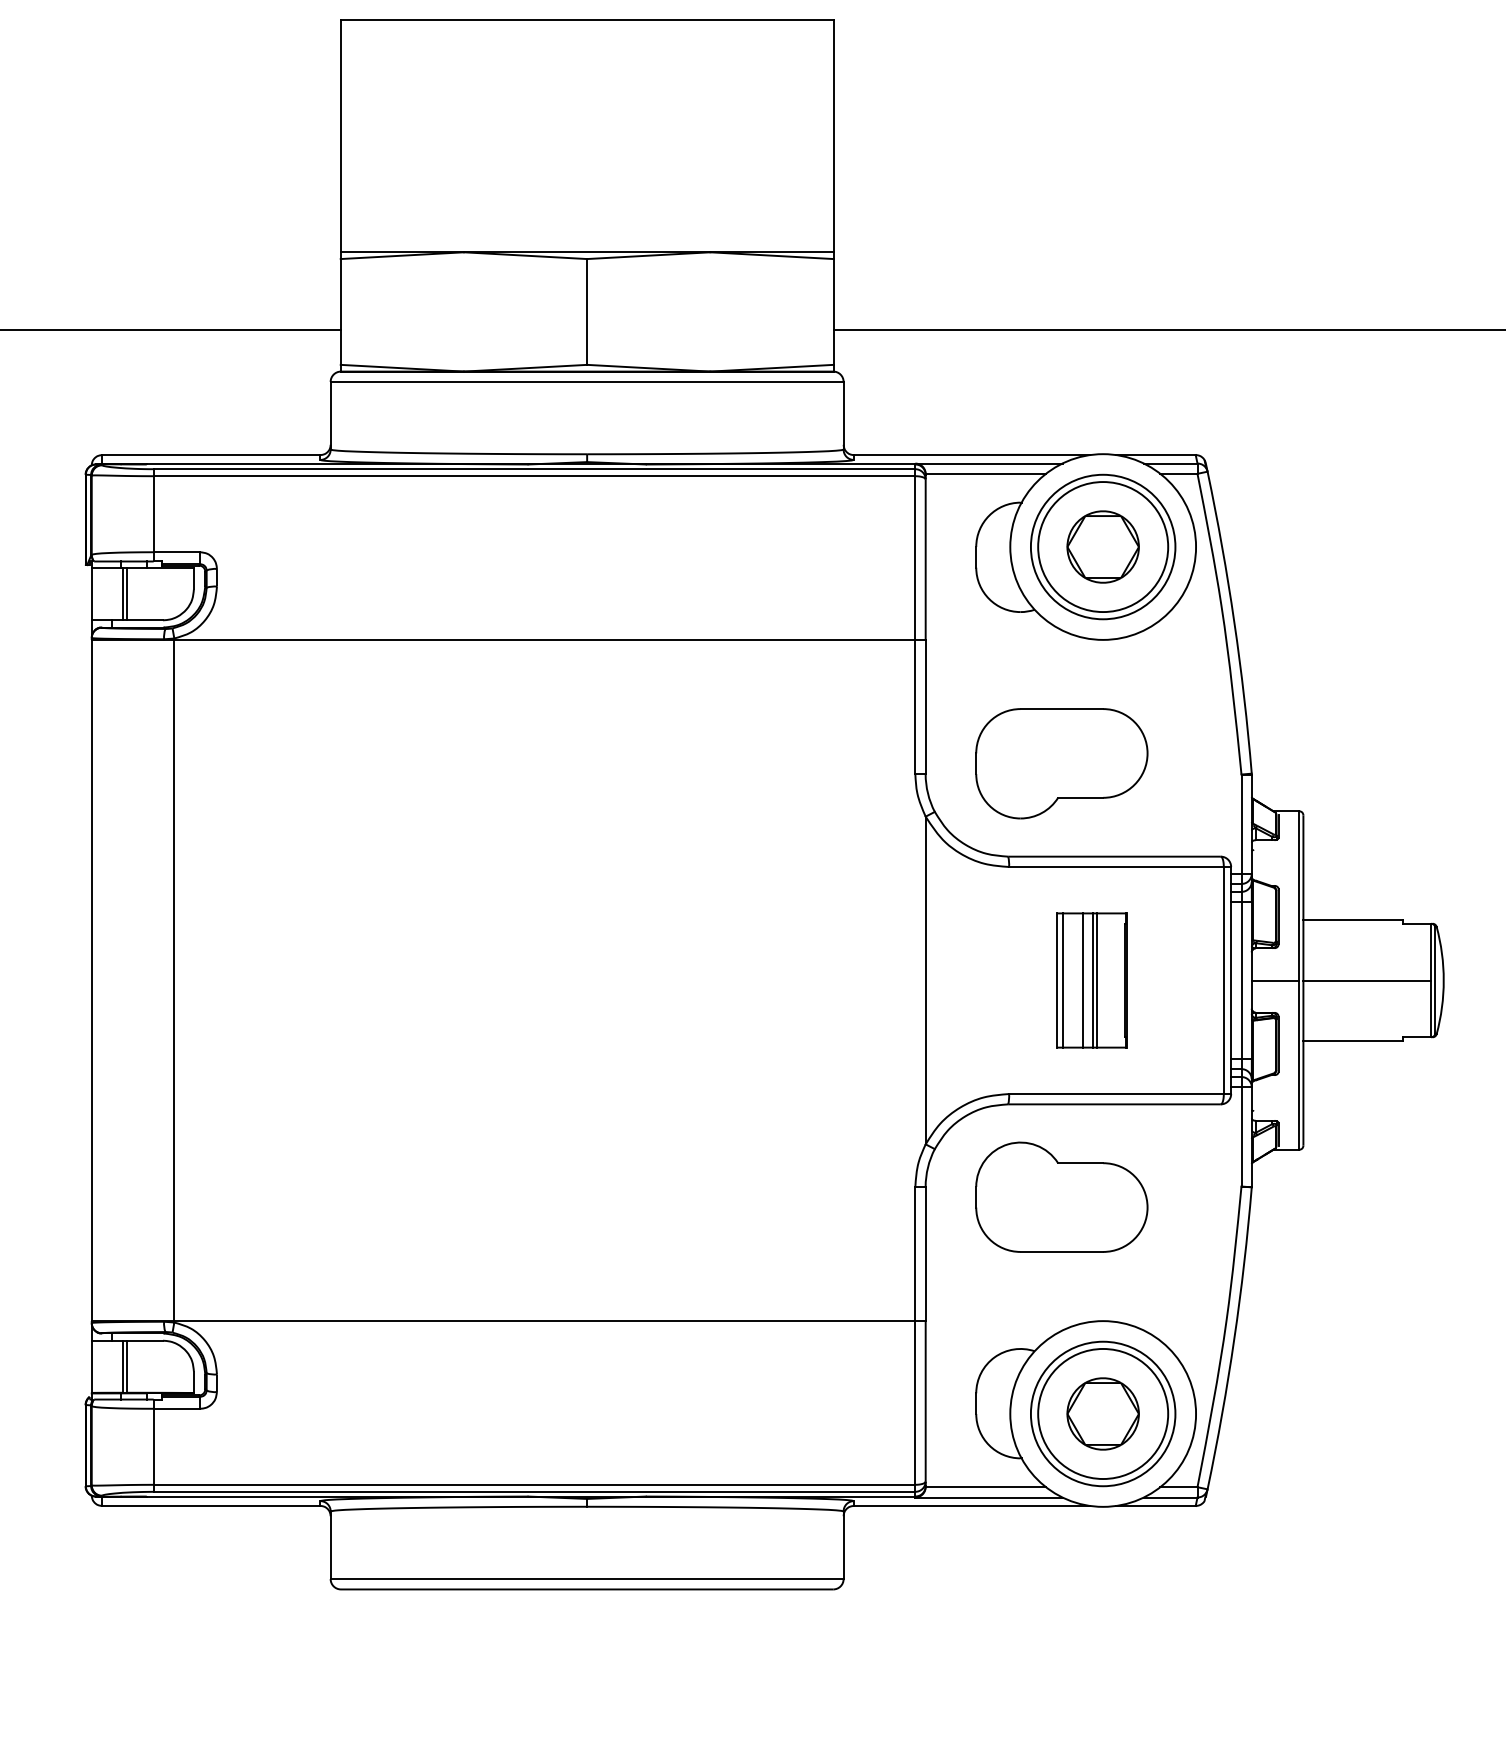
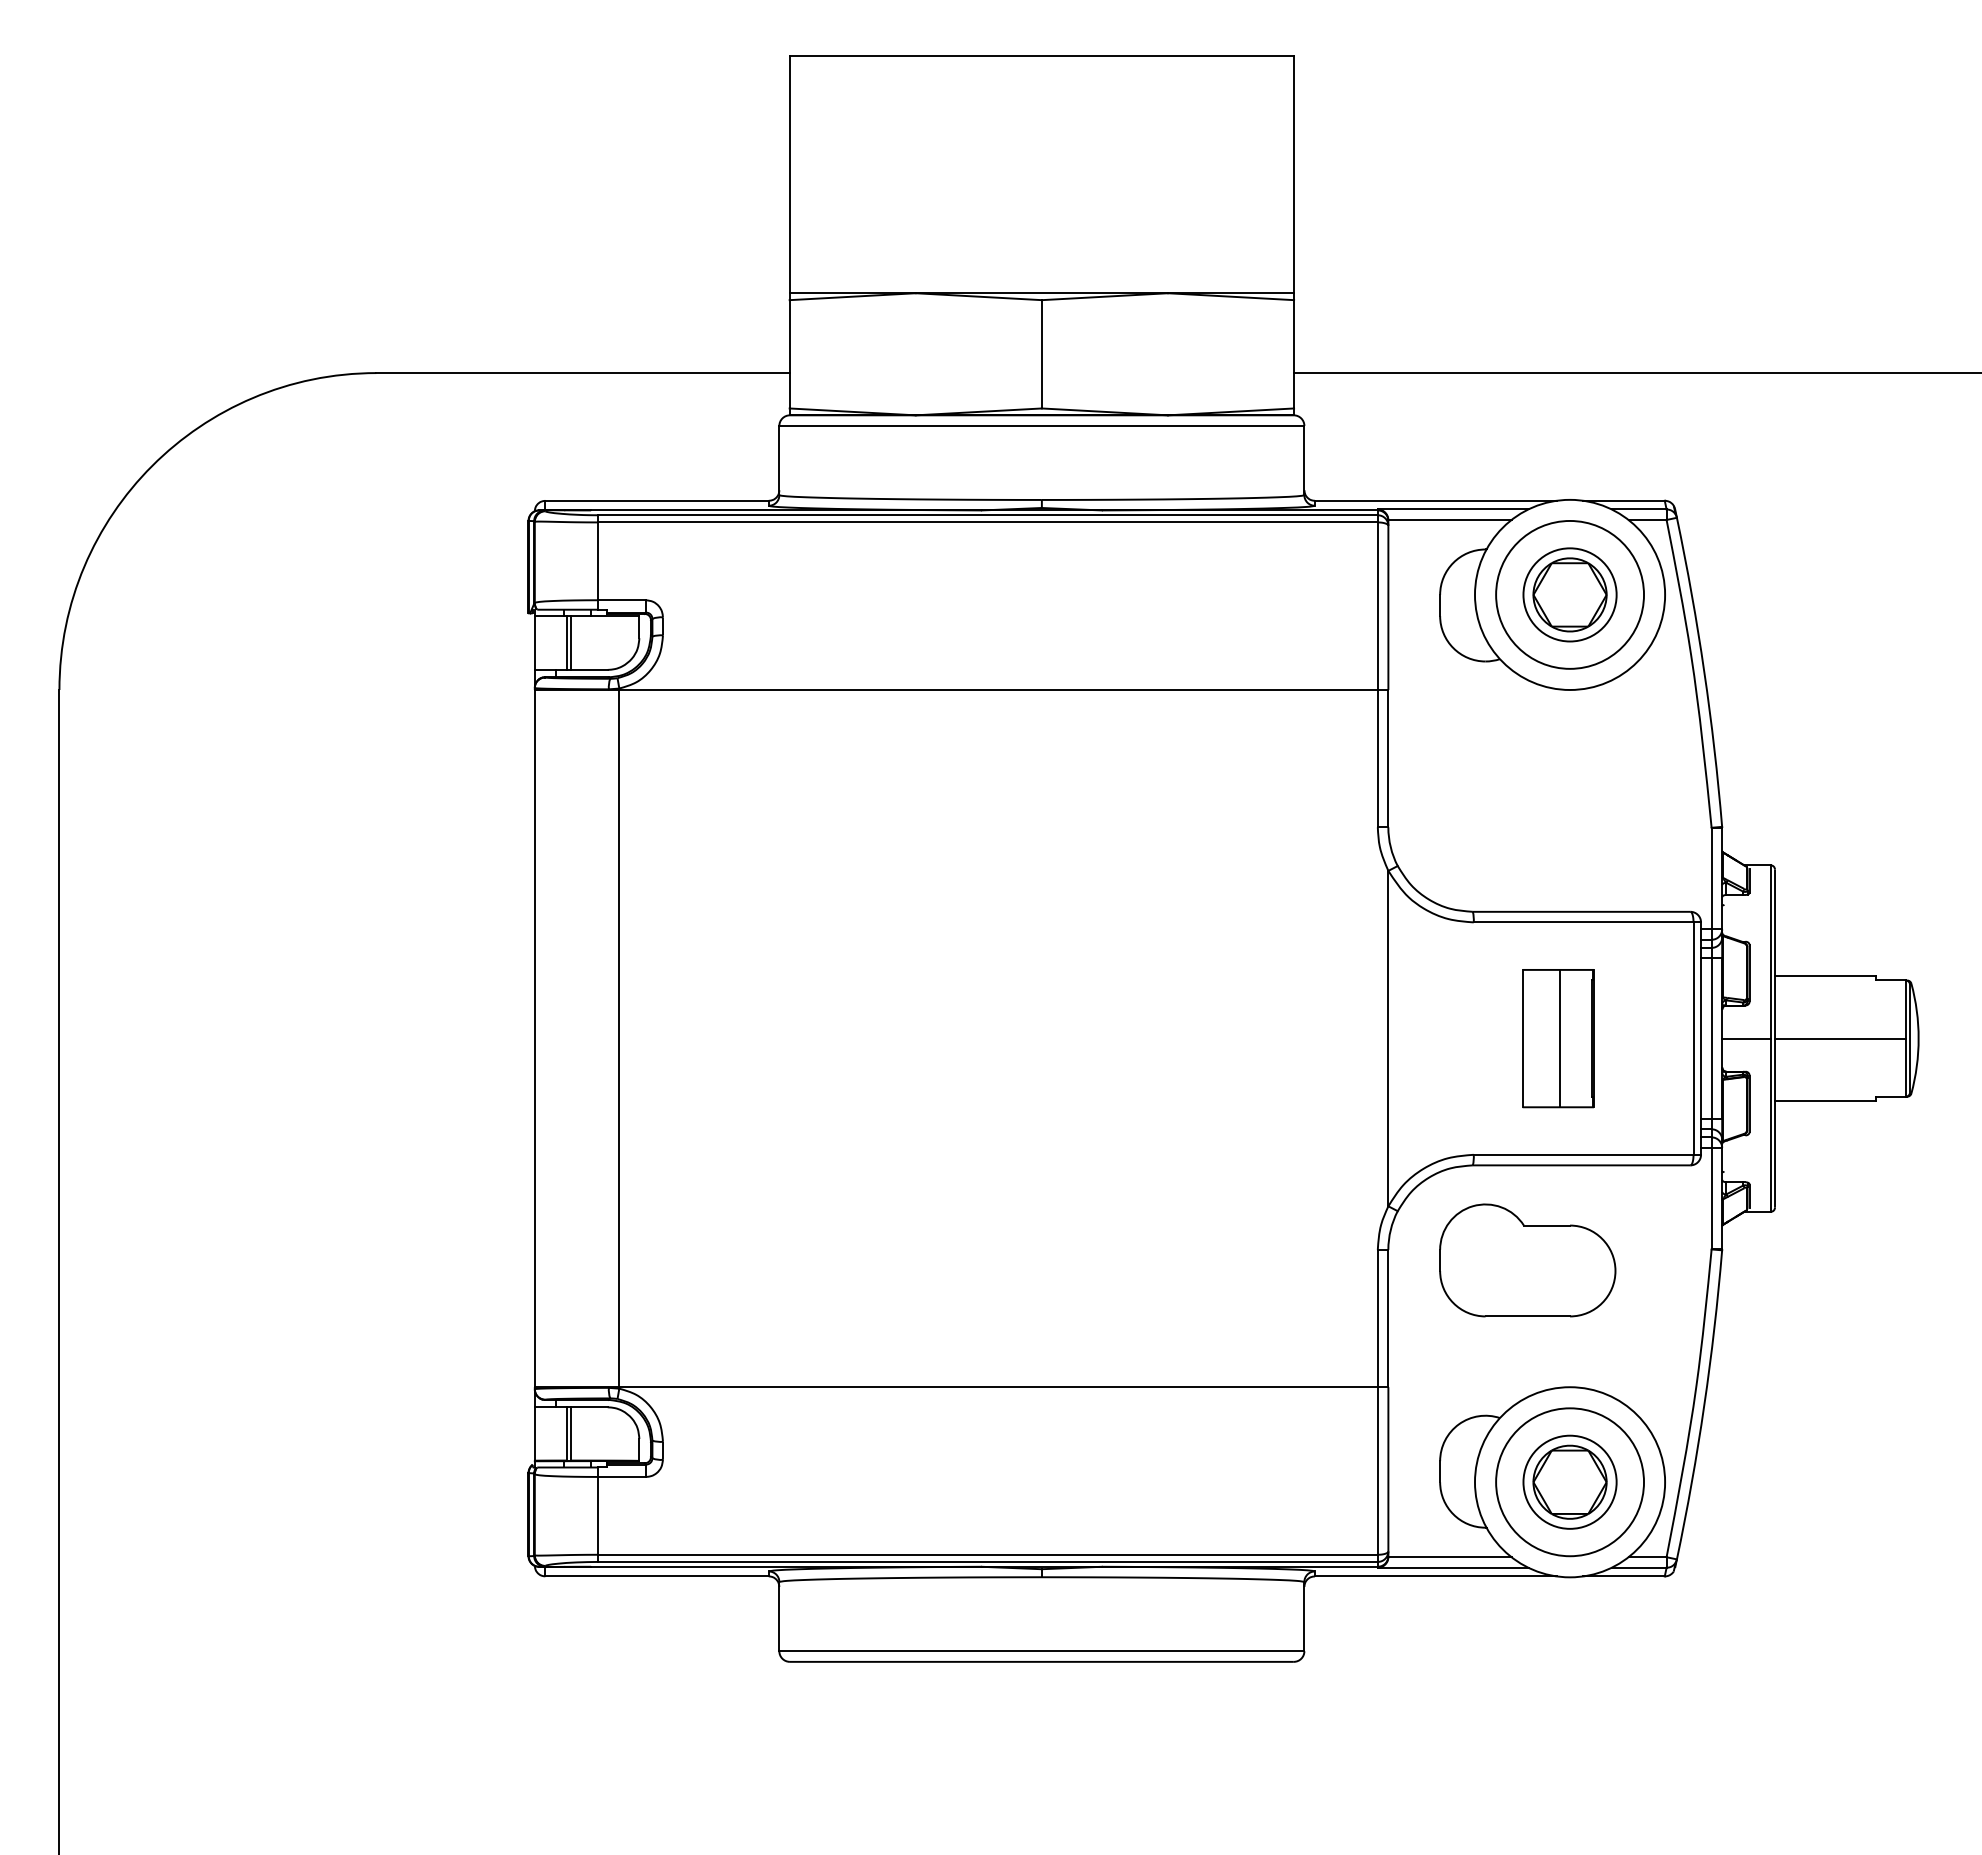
circle: (1102, 546) -> (1569, 594), size x0.7
part: (1061, 763) -> (1527, 816), removed
line: (1062, 980) -> (1528, 1038), removed
line: (1083, 980) -> (1549, 1038), removed
line: (1096, 980) -> (1563, 1038), removed
circle: (1102, 1413) -> (1569, 1481), size x0.7

